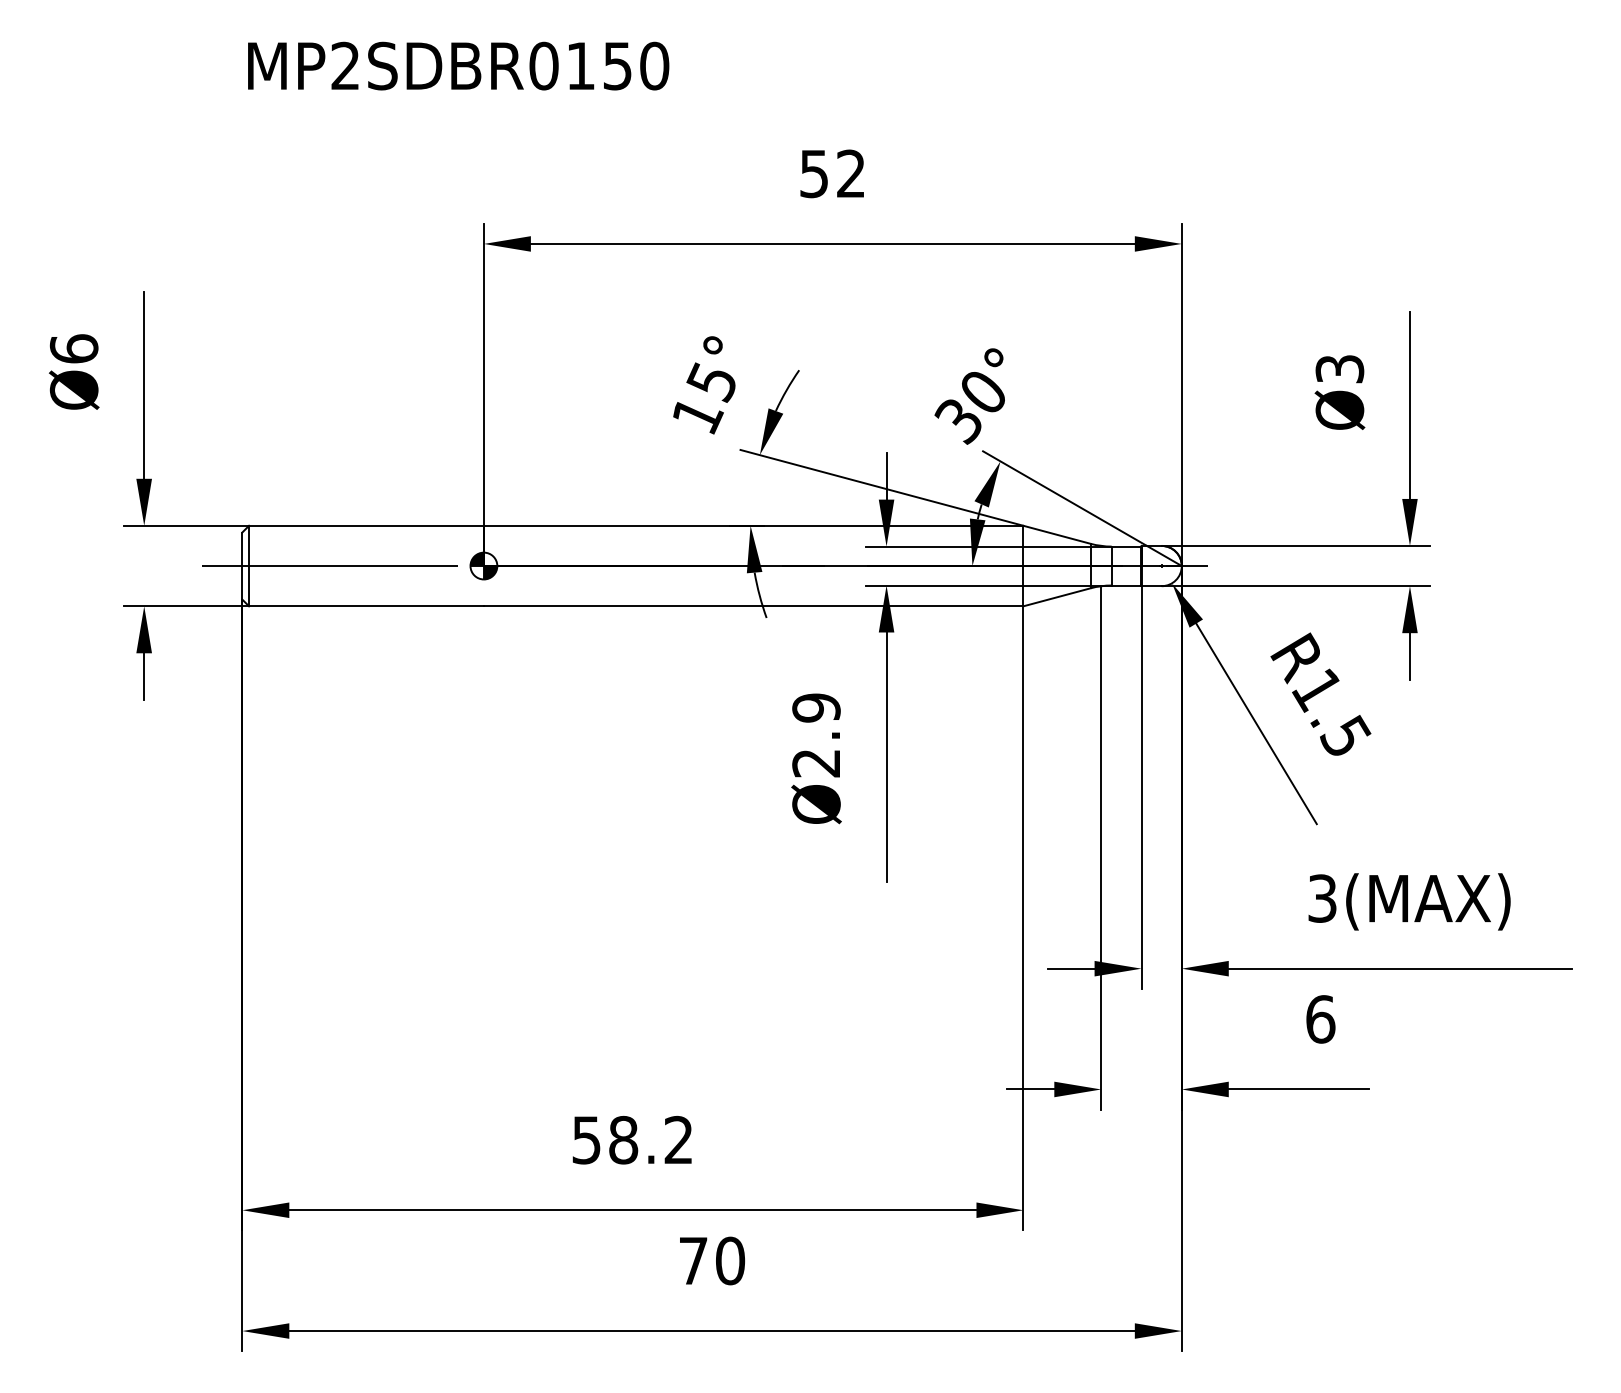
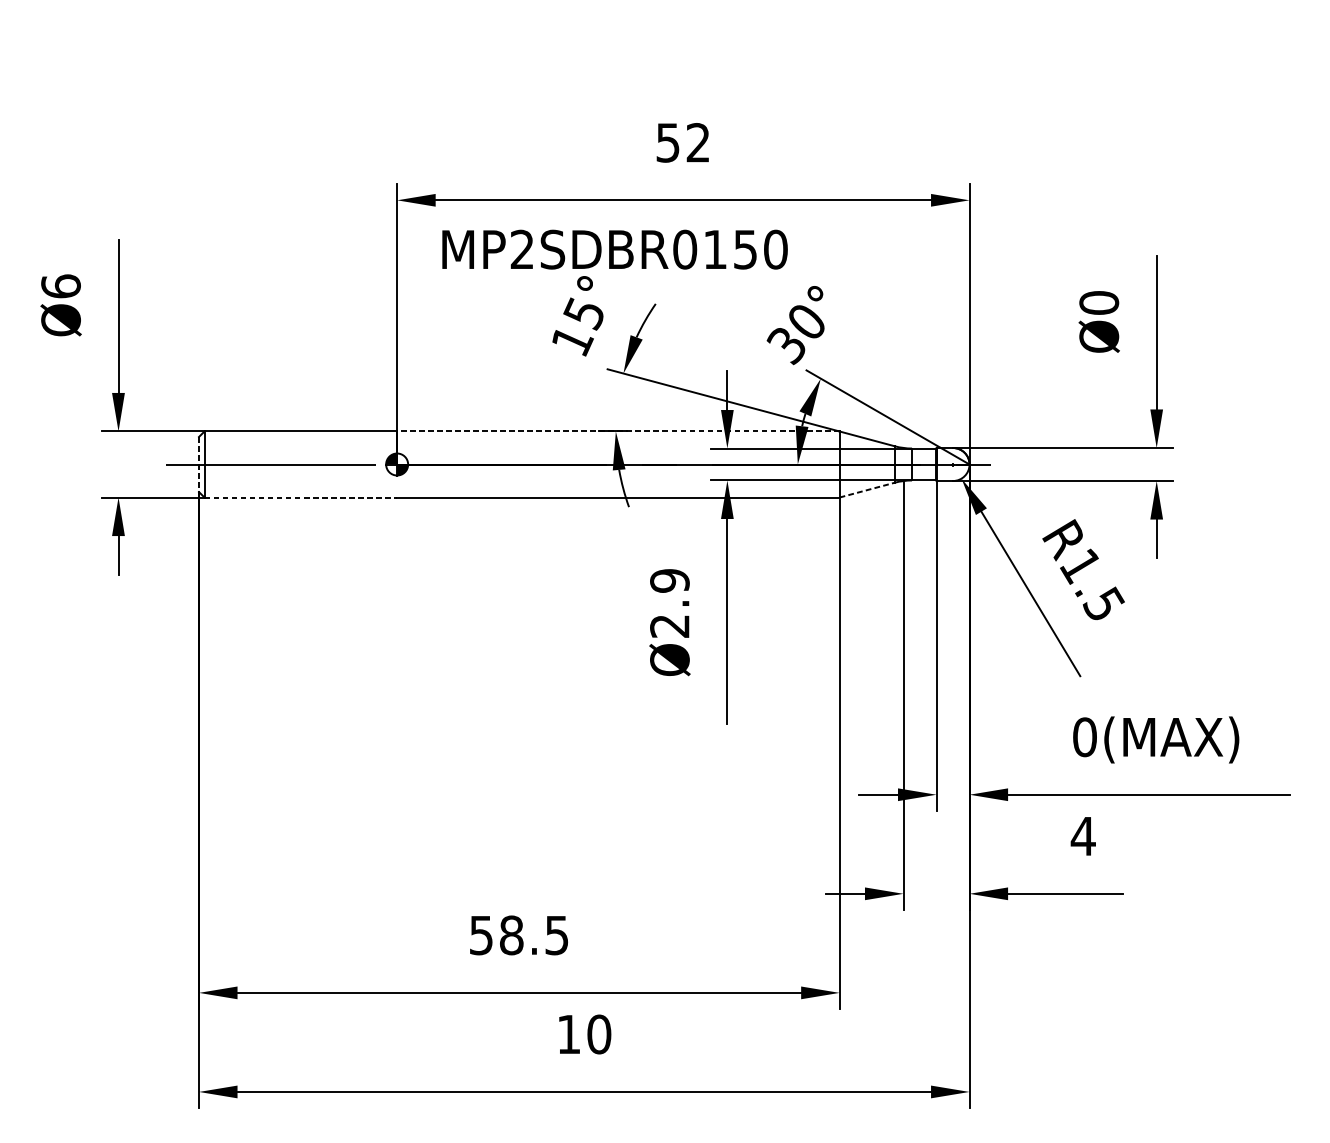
text: (458, 65) -> (614, 249), moved
text: (1339, 368) -> (1098, 302), Ø3 -> Ø0
line: (753, 525) -> (618, 431), solid -> dashed
line: (242, 566) -> (199, 464), solid -> dashed
line: (1057, 597) -> (867, 490), solid -> dashed
line: (367, 606) -> (301, 497), solid -> dashed
text: (1322, 898) -> (1084, 737), 3(MAX) -> 0(MAX)
text: (1320, 1019) -> (1083, 836), 6 -> 4
text: (678, 1139) -> (556, 934), 58.2 -> 58.5
text: (693, 1260) -> (569, 1034), 70 -> 10

